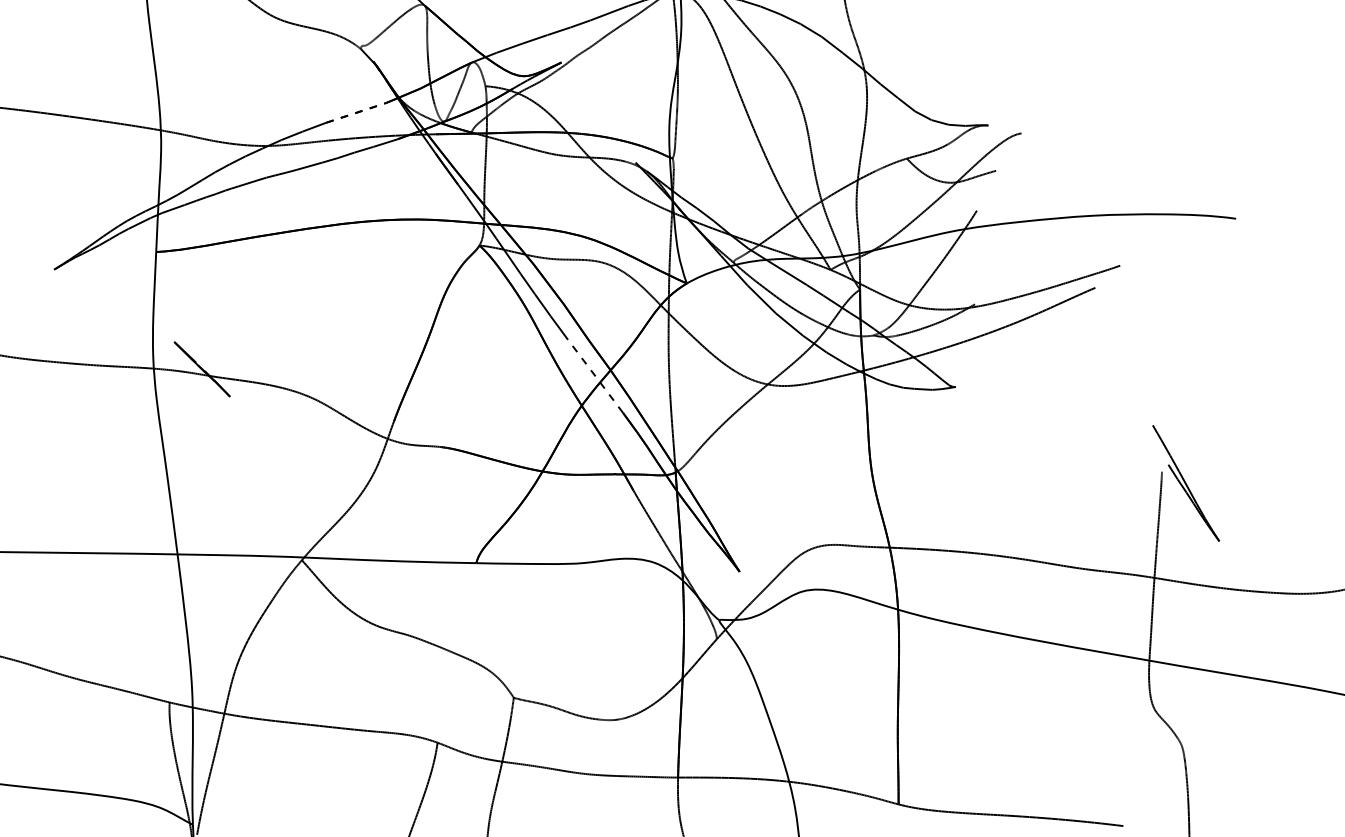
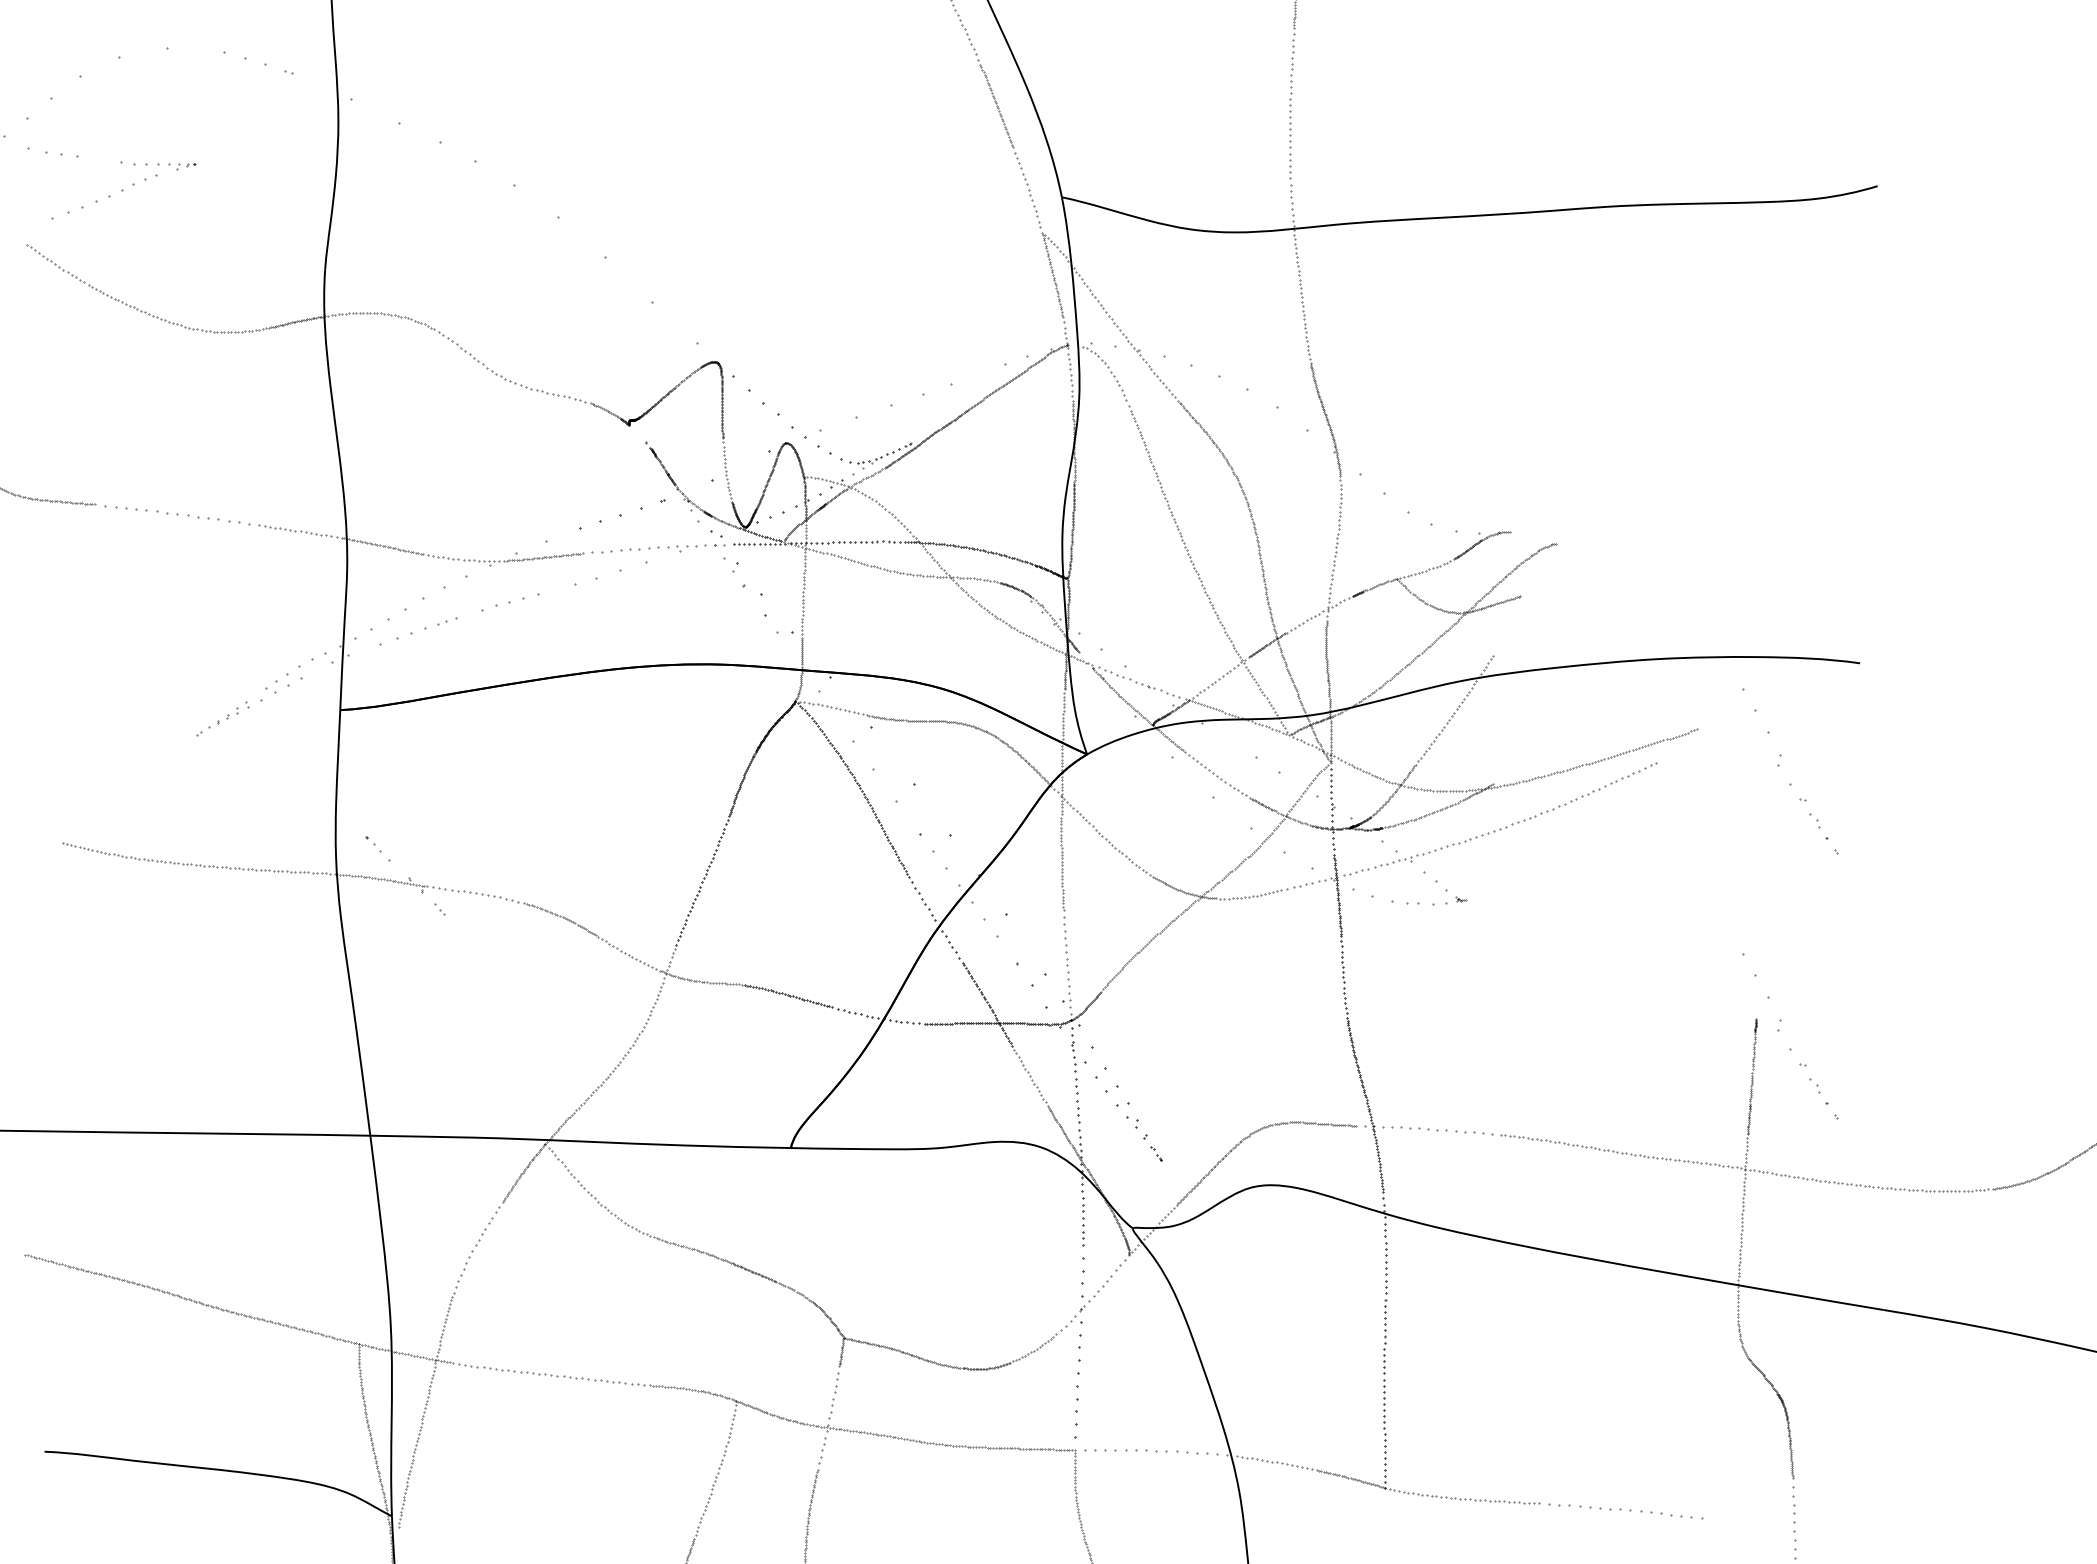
part: (1186, 304) -> (1790, 783), added

